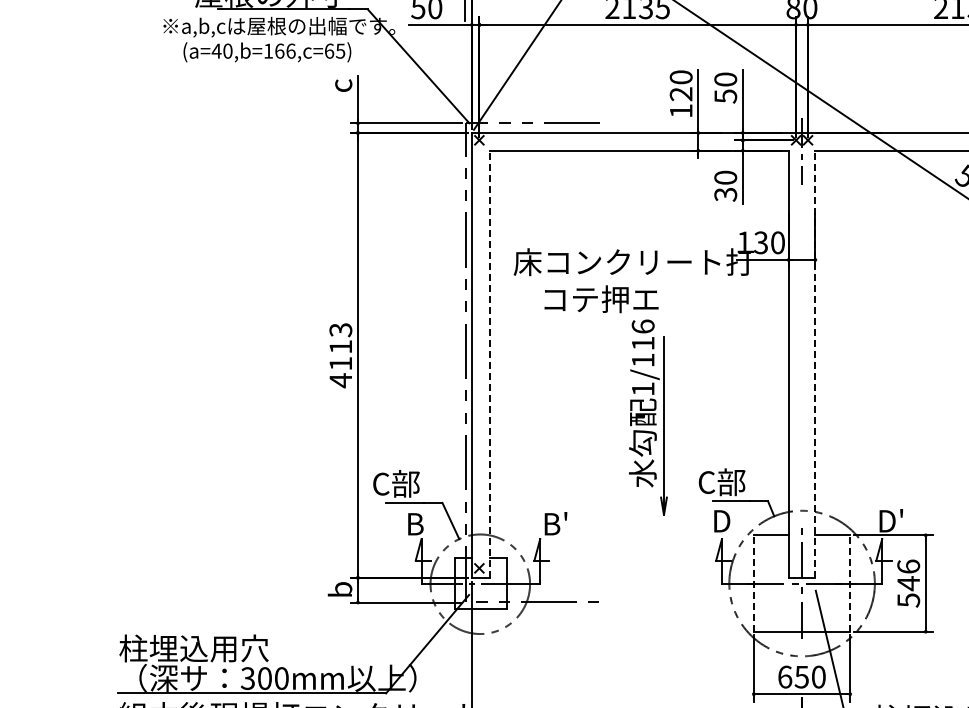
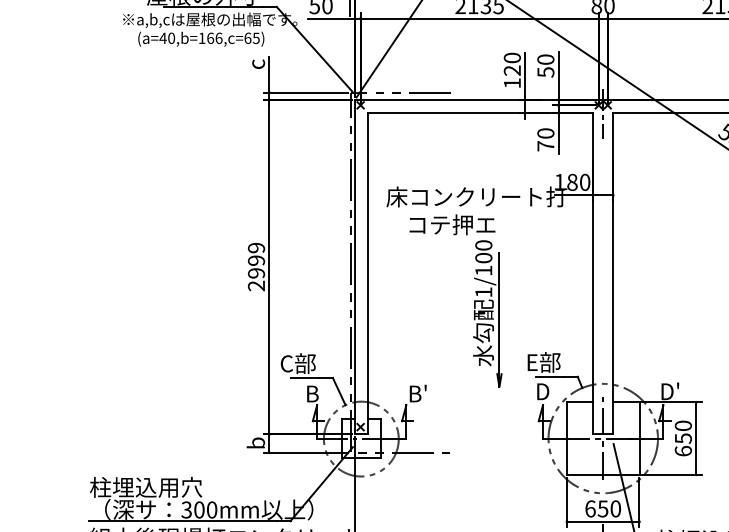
text: (725, 194) -> (545, 146), 30 -> 70
text: (761, 242) -> (572, 182), 130 -> 180
text: (642, 334) -> (483, 251), 1/116 -> 1/100
text: (340, 355) -> (256, 267), 4113 -> 2999
line: (489, 364) -> (368, 273), dashed -> solid
line: (815, 364) -> (613, 273), dashed -> solid
text: (706, 482) -> (531, 362), C部 -> E部
line: (753, 583) -> (566, 438), dashed -> solid
line: (850, 583) -> (639, 438), dashed -> solid
text: (908, 583) -> (683, 438), 546 -> 650

